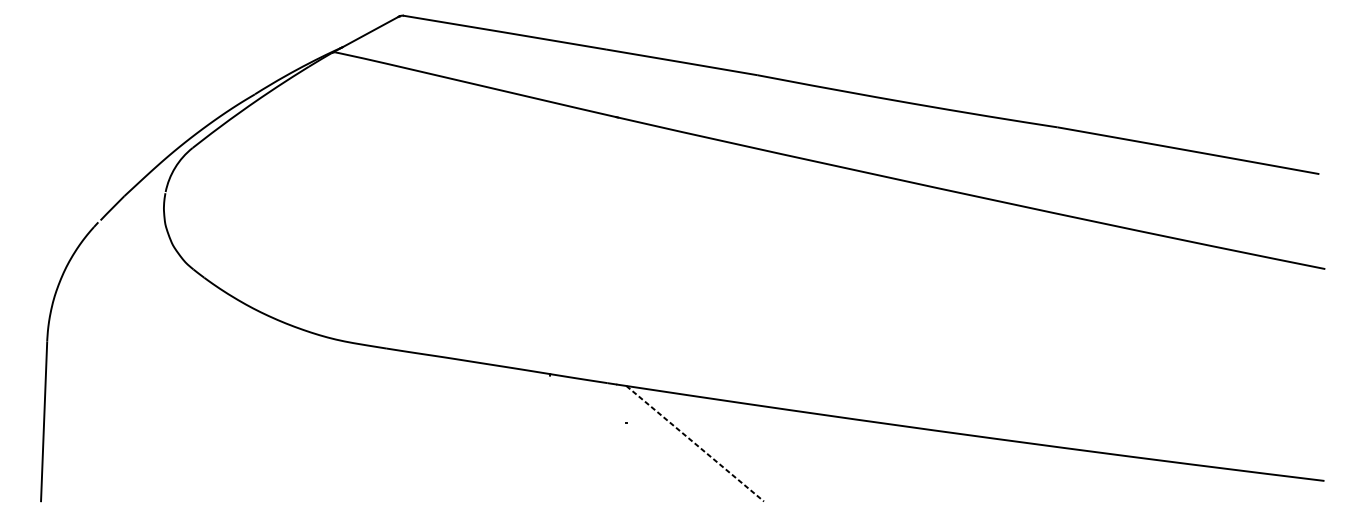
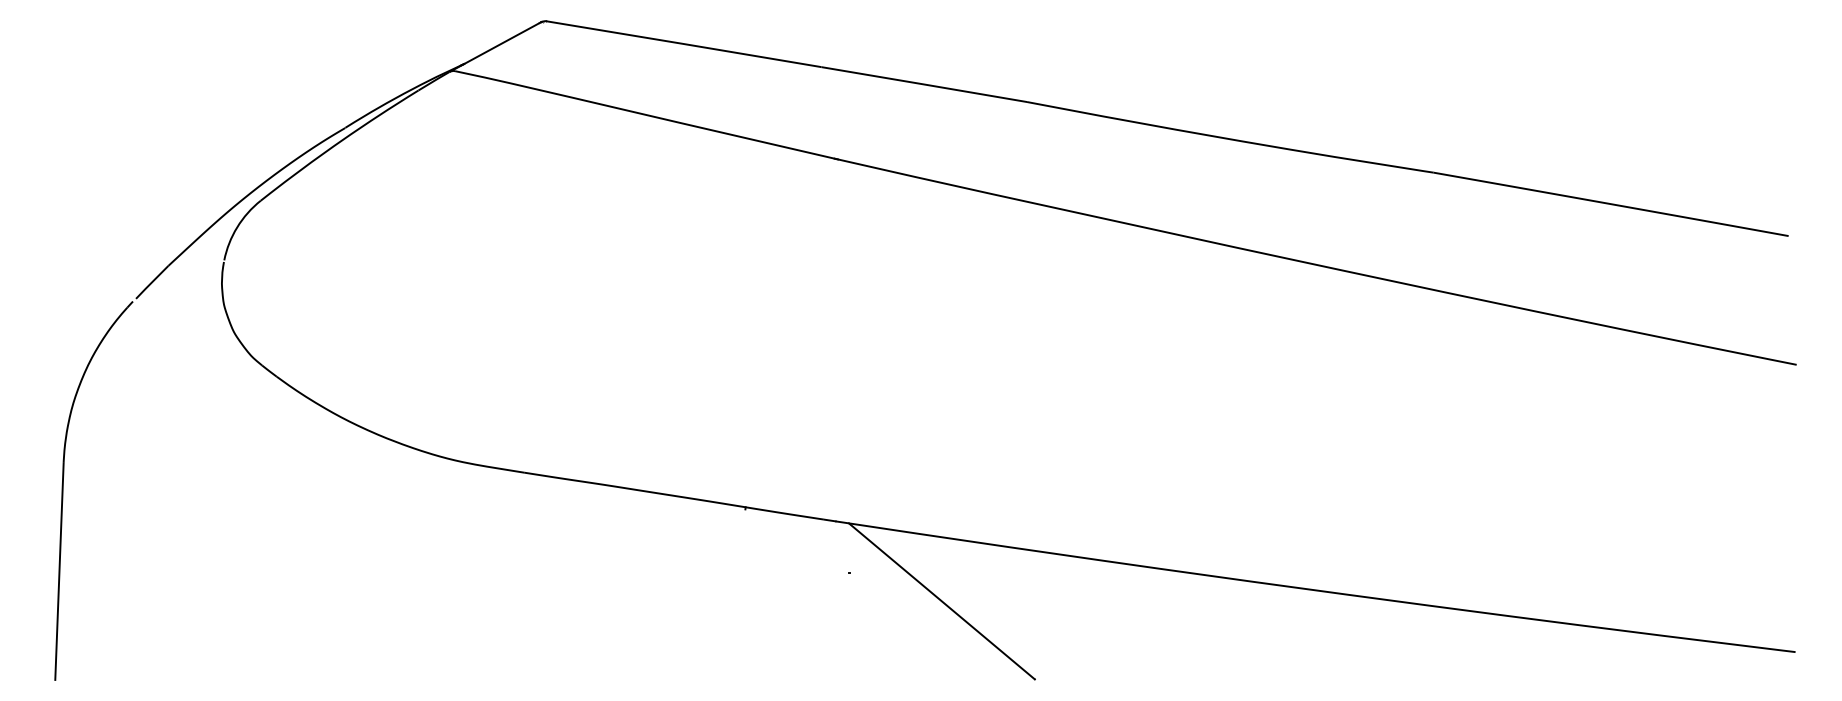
line: (695, 443) -> (942, 601), dashed -> solid

